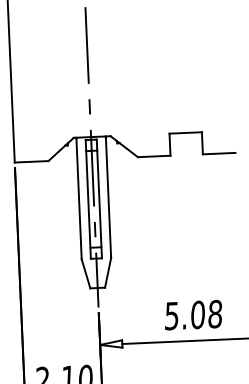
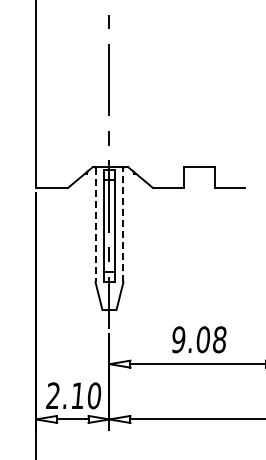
line: (108, 197) -> (123, 224), solid -> dashed
line: (79, 199) -> (95, 225), solid -> dashed
text: (171, 315) -> (178, 339), 5.08 -> 9.08

